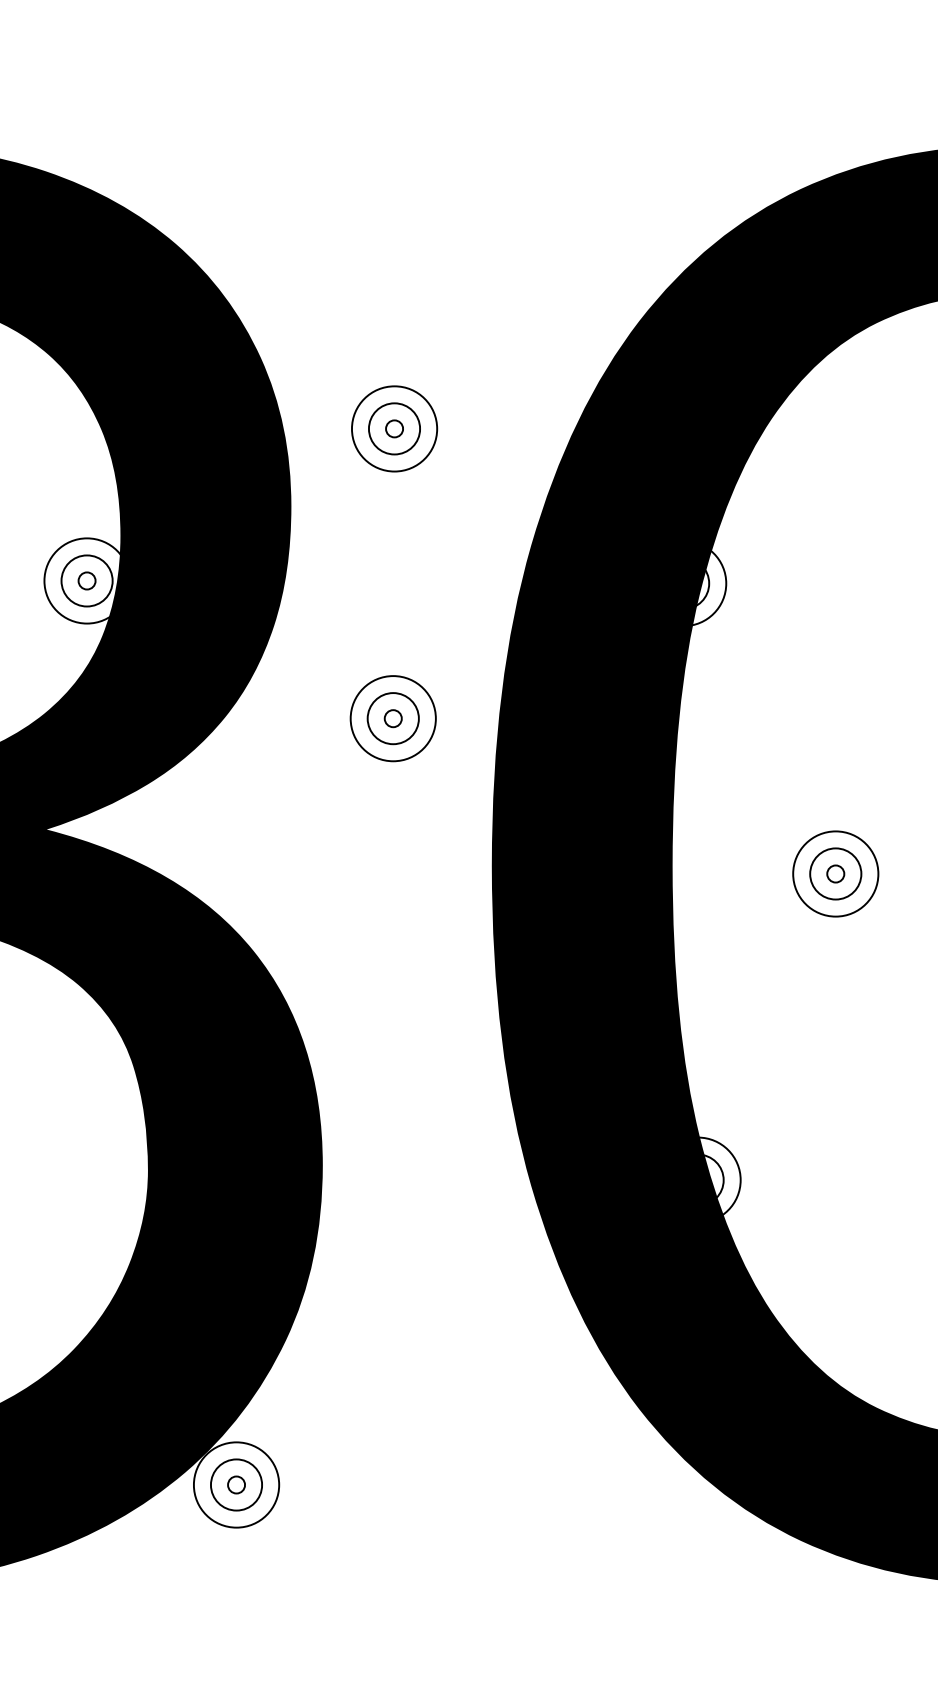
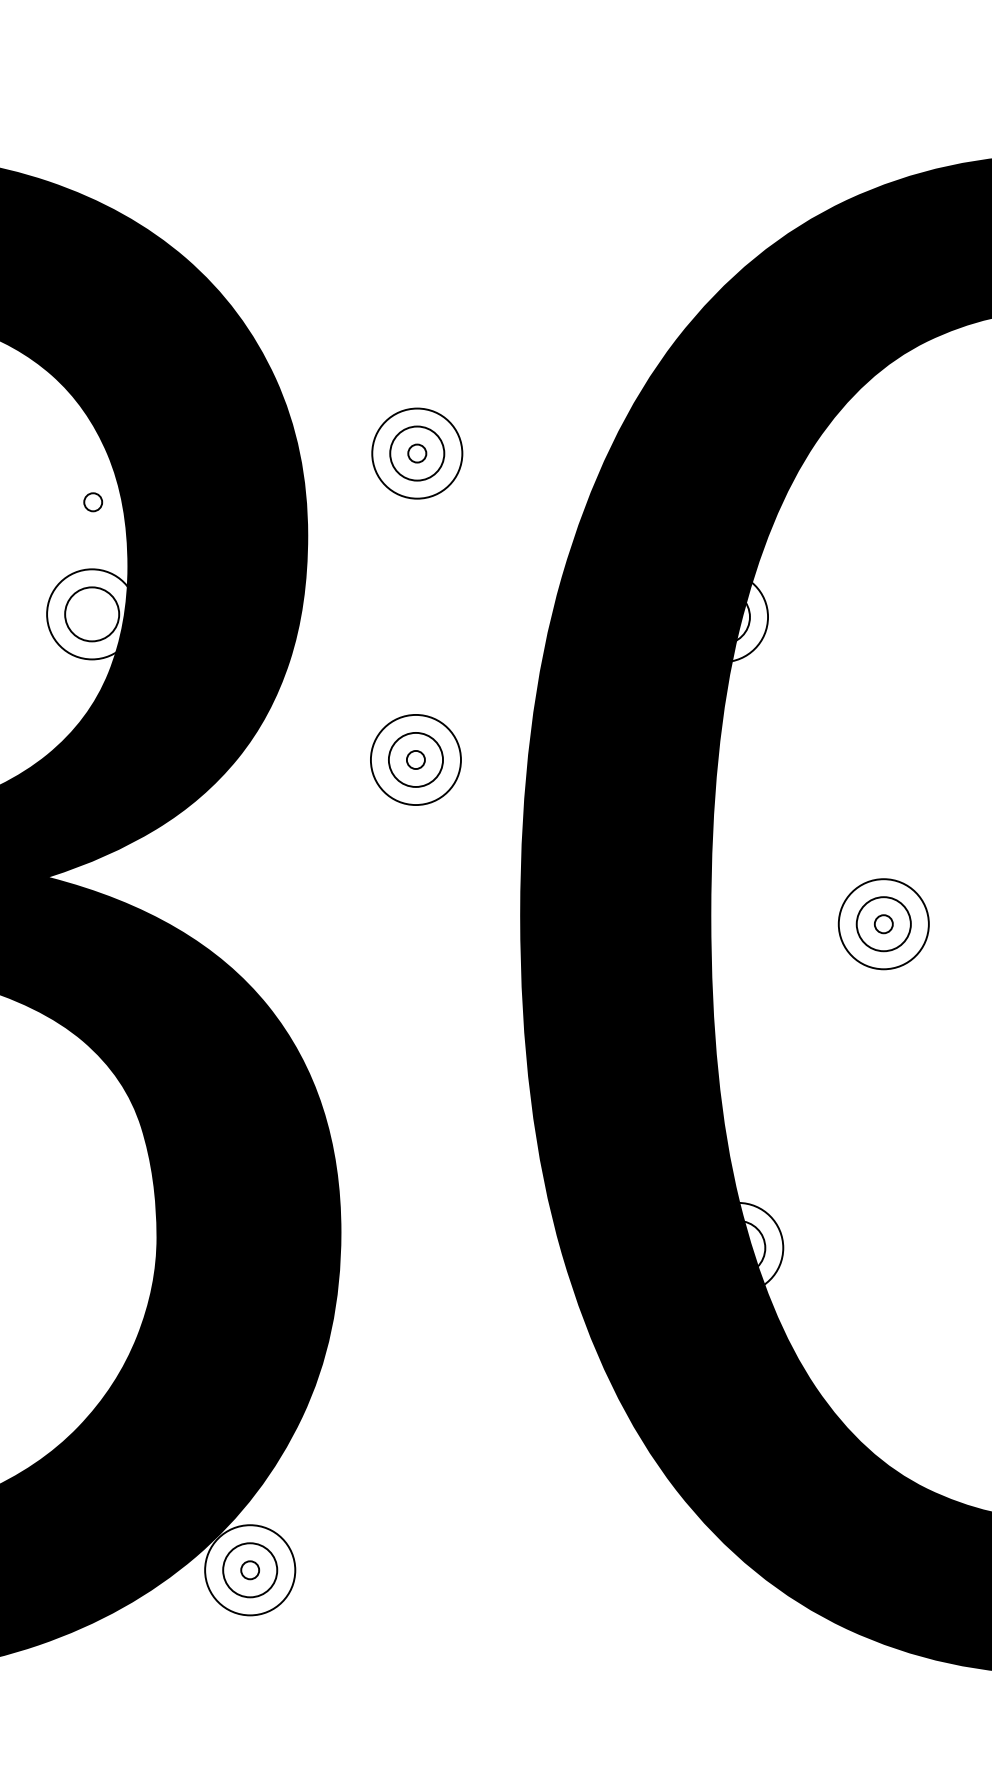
part: (86, 580) -> (92, 501), moved

